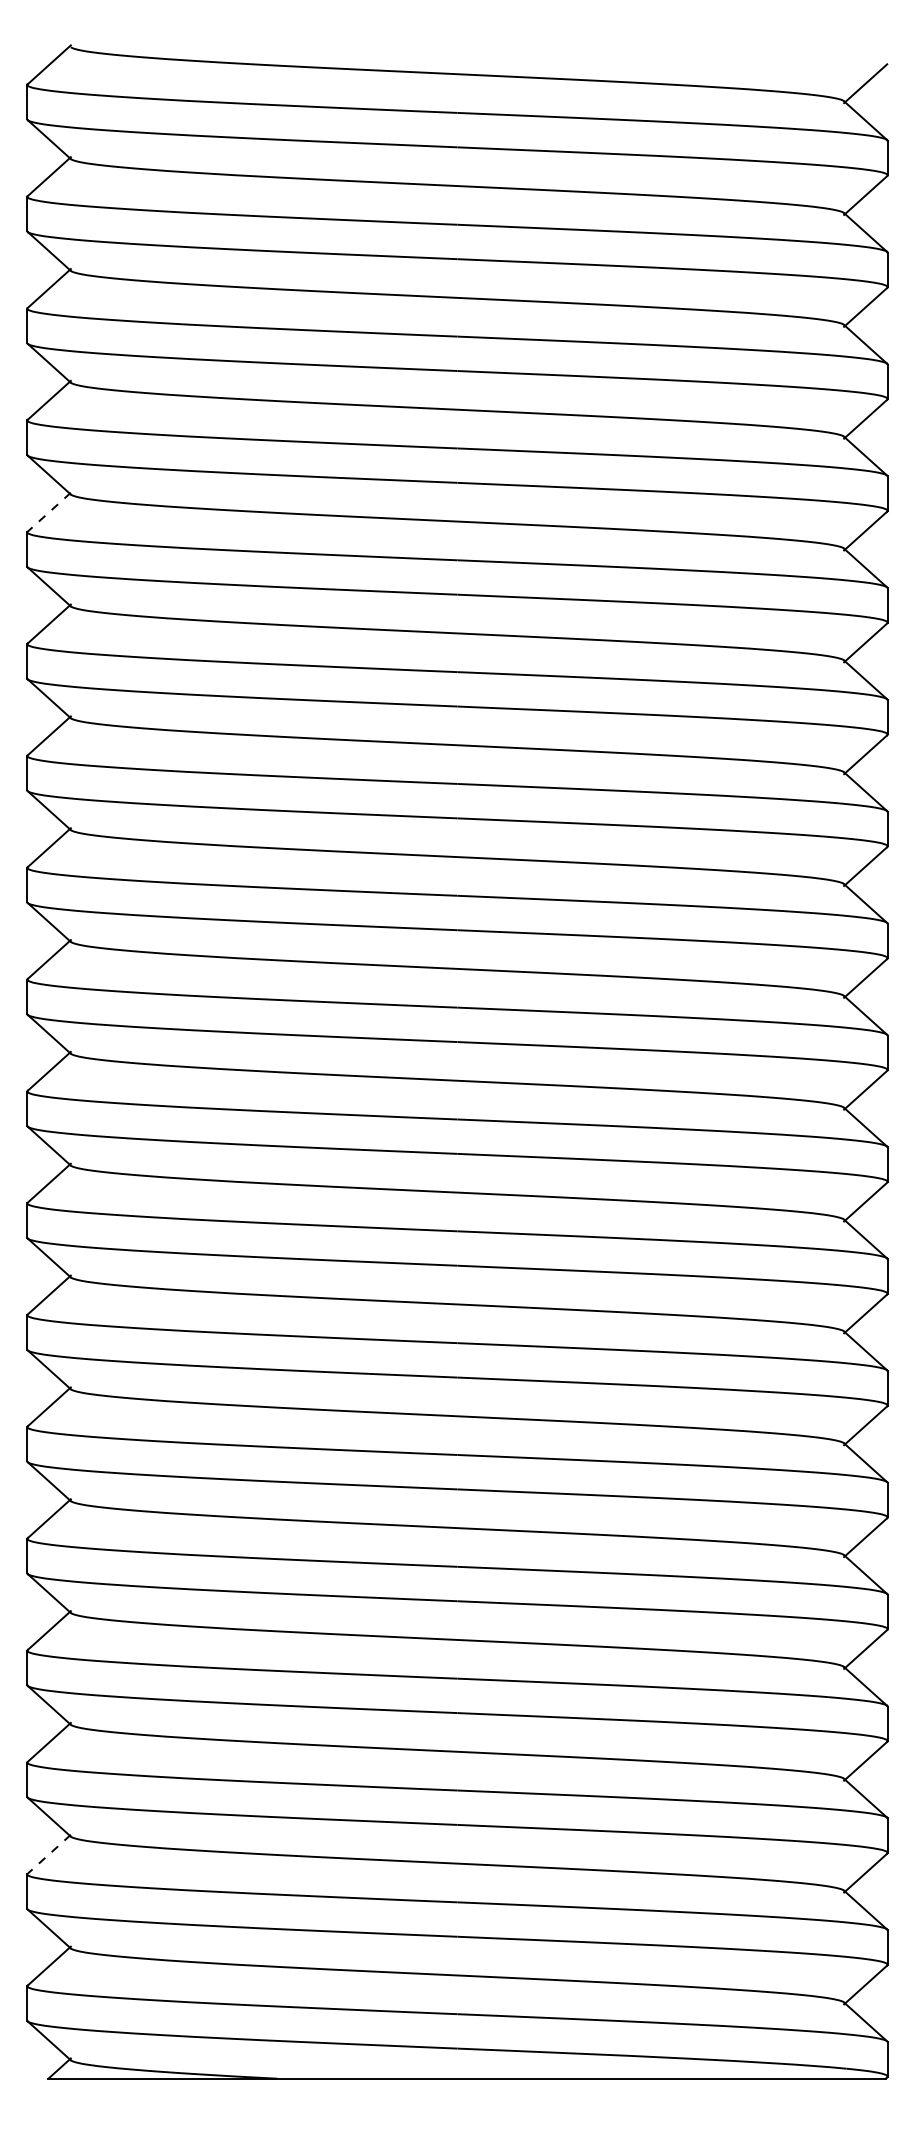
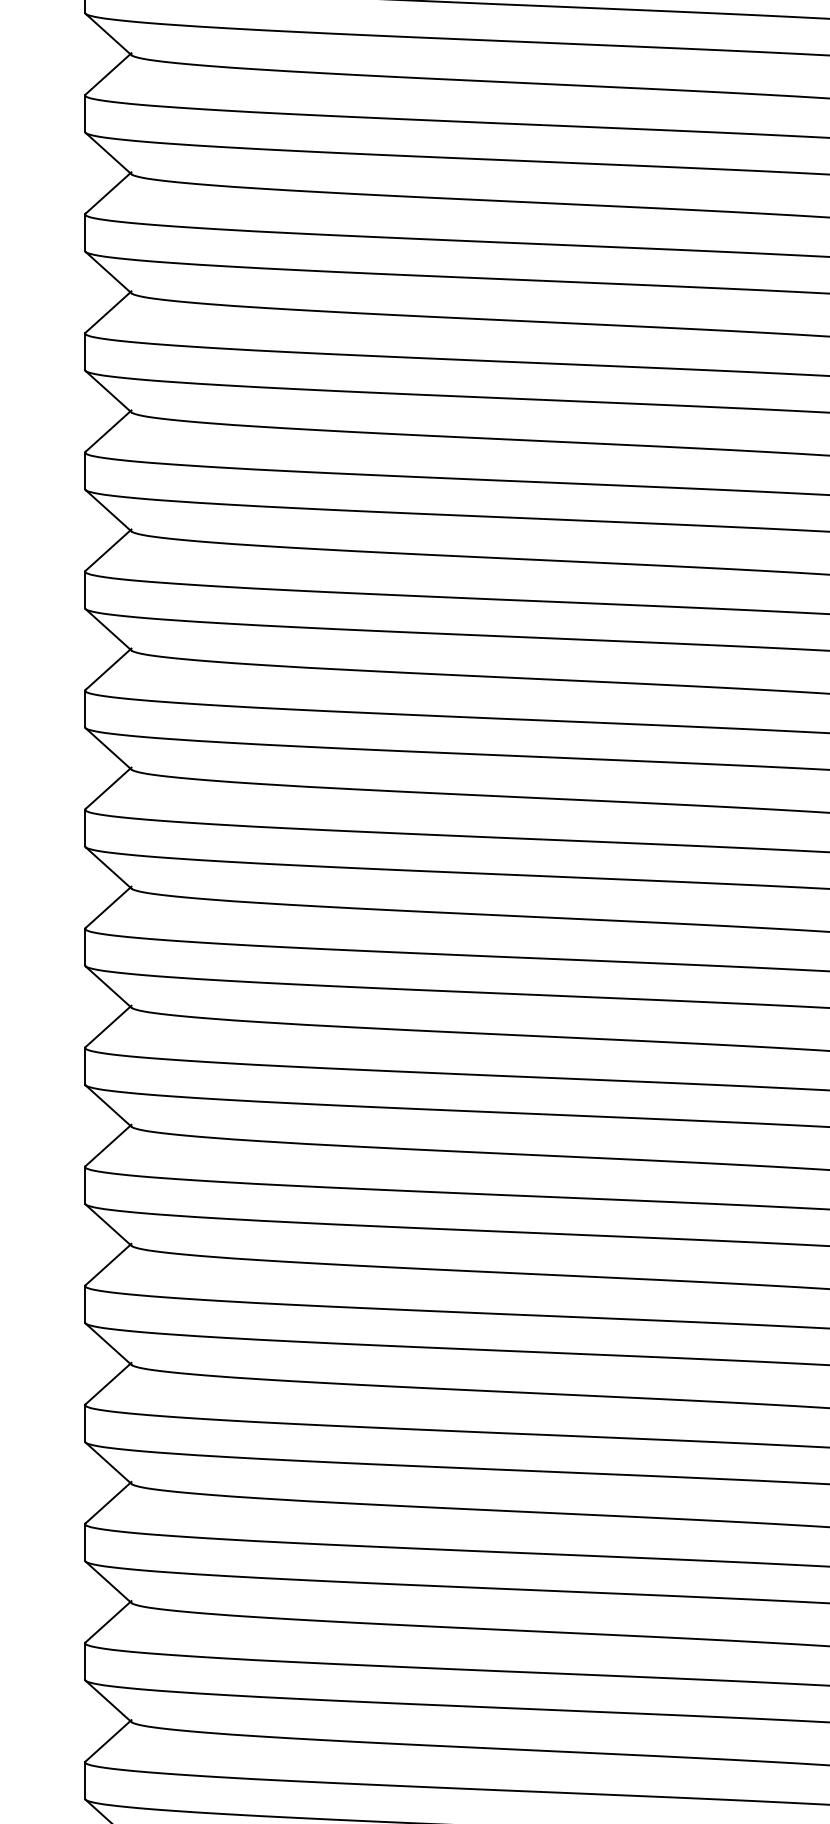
line: (49, 512) -> (108, 312), dashed -> solid
line: (49, 1854) -> (108, 1741), dashed -> solid

